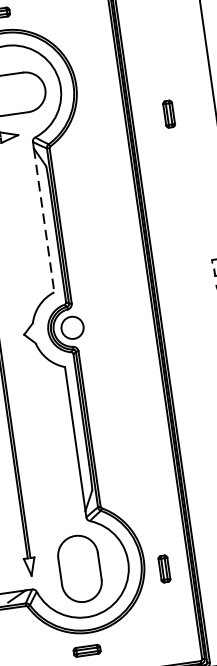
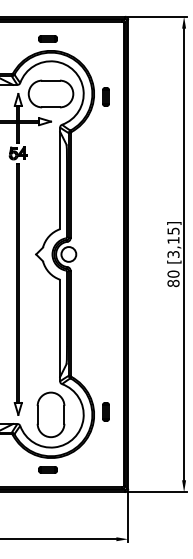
part: (168, 113) -> (105, 96), moved
line: (44, 220) -> (60, 180), dashed -> solid
part: (163, 568) -> (105, 411), moved

